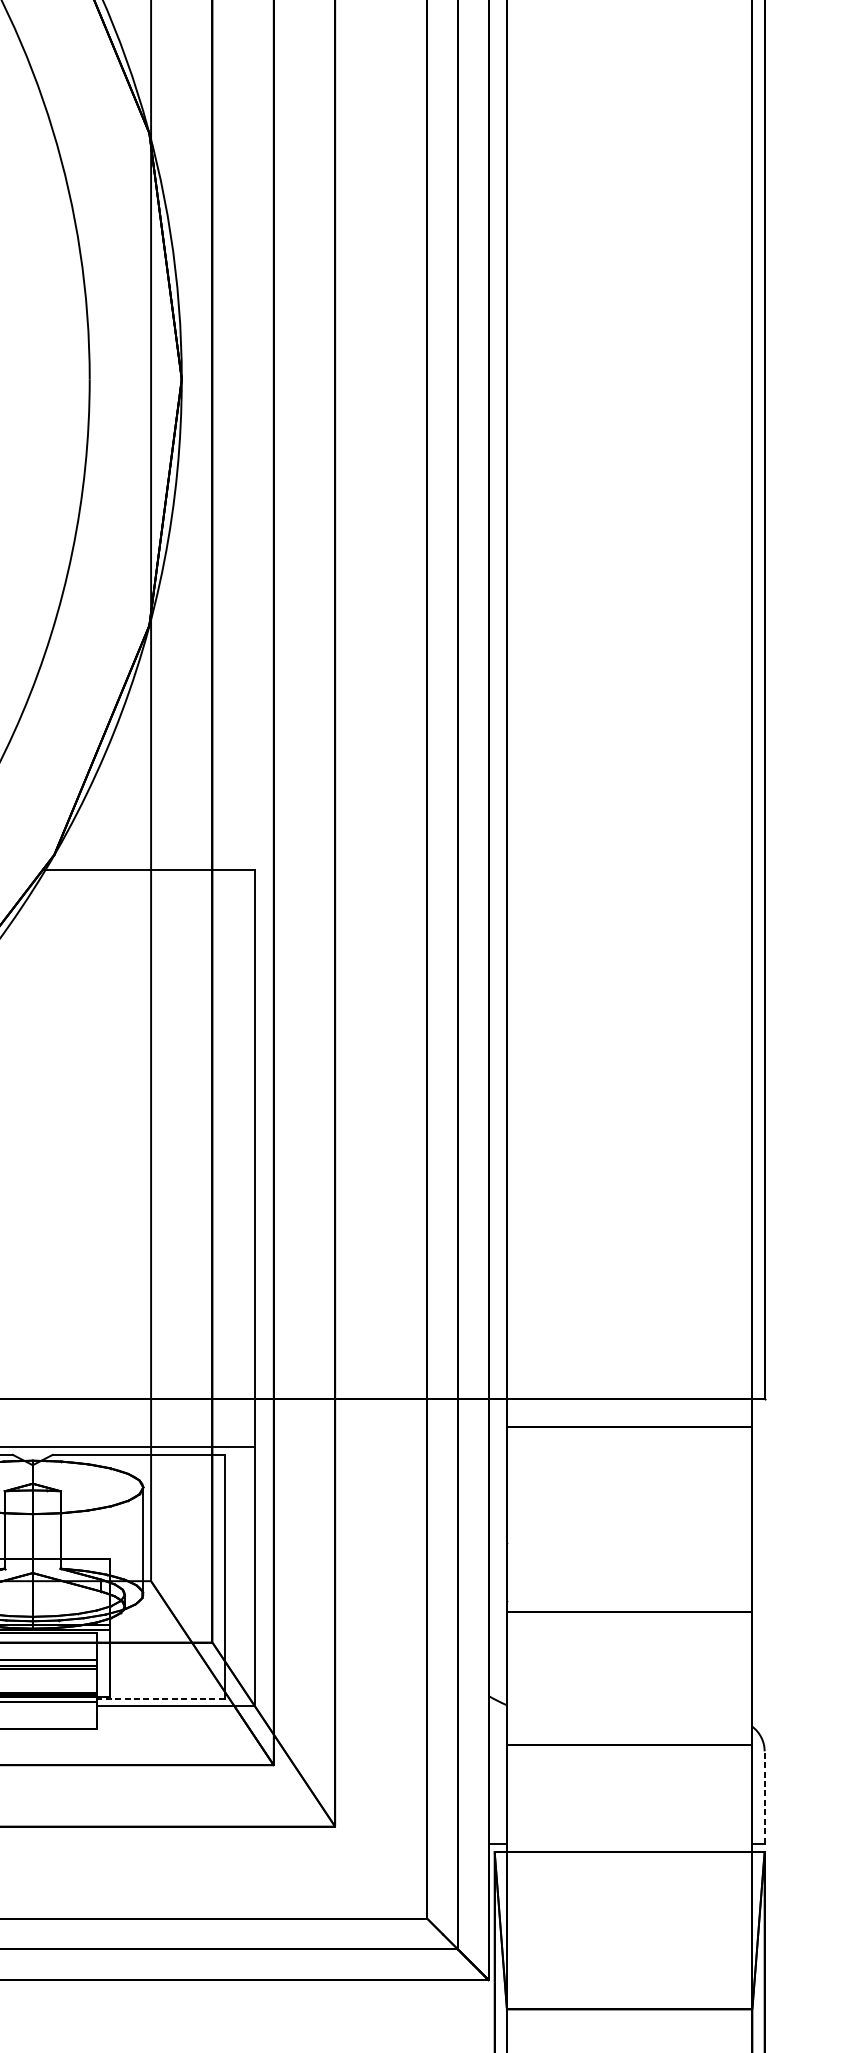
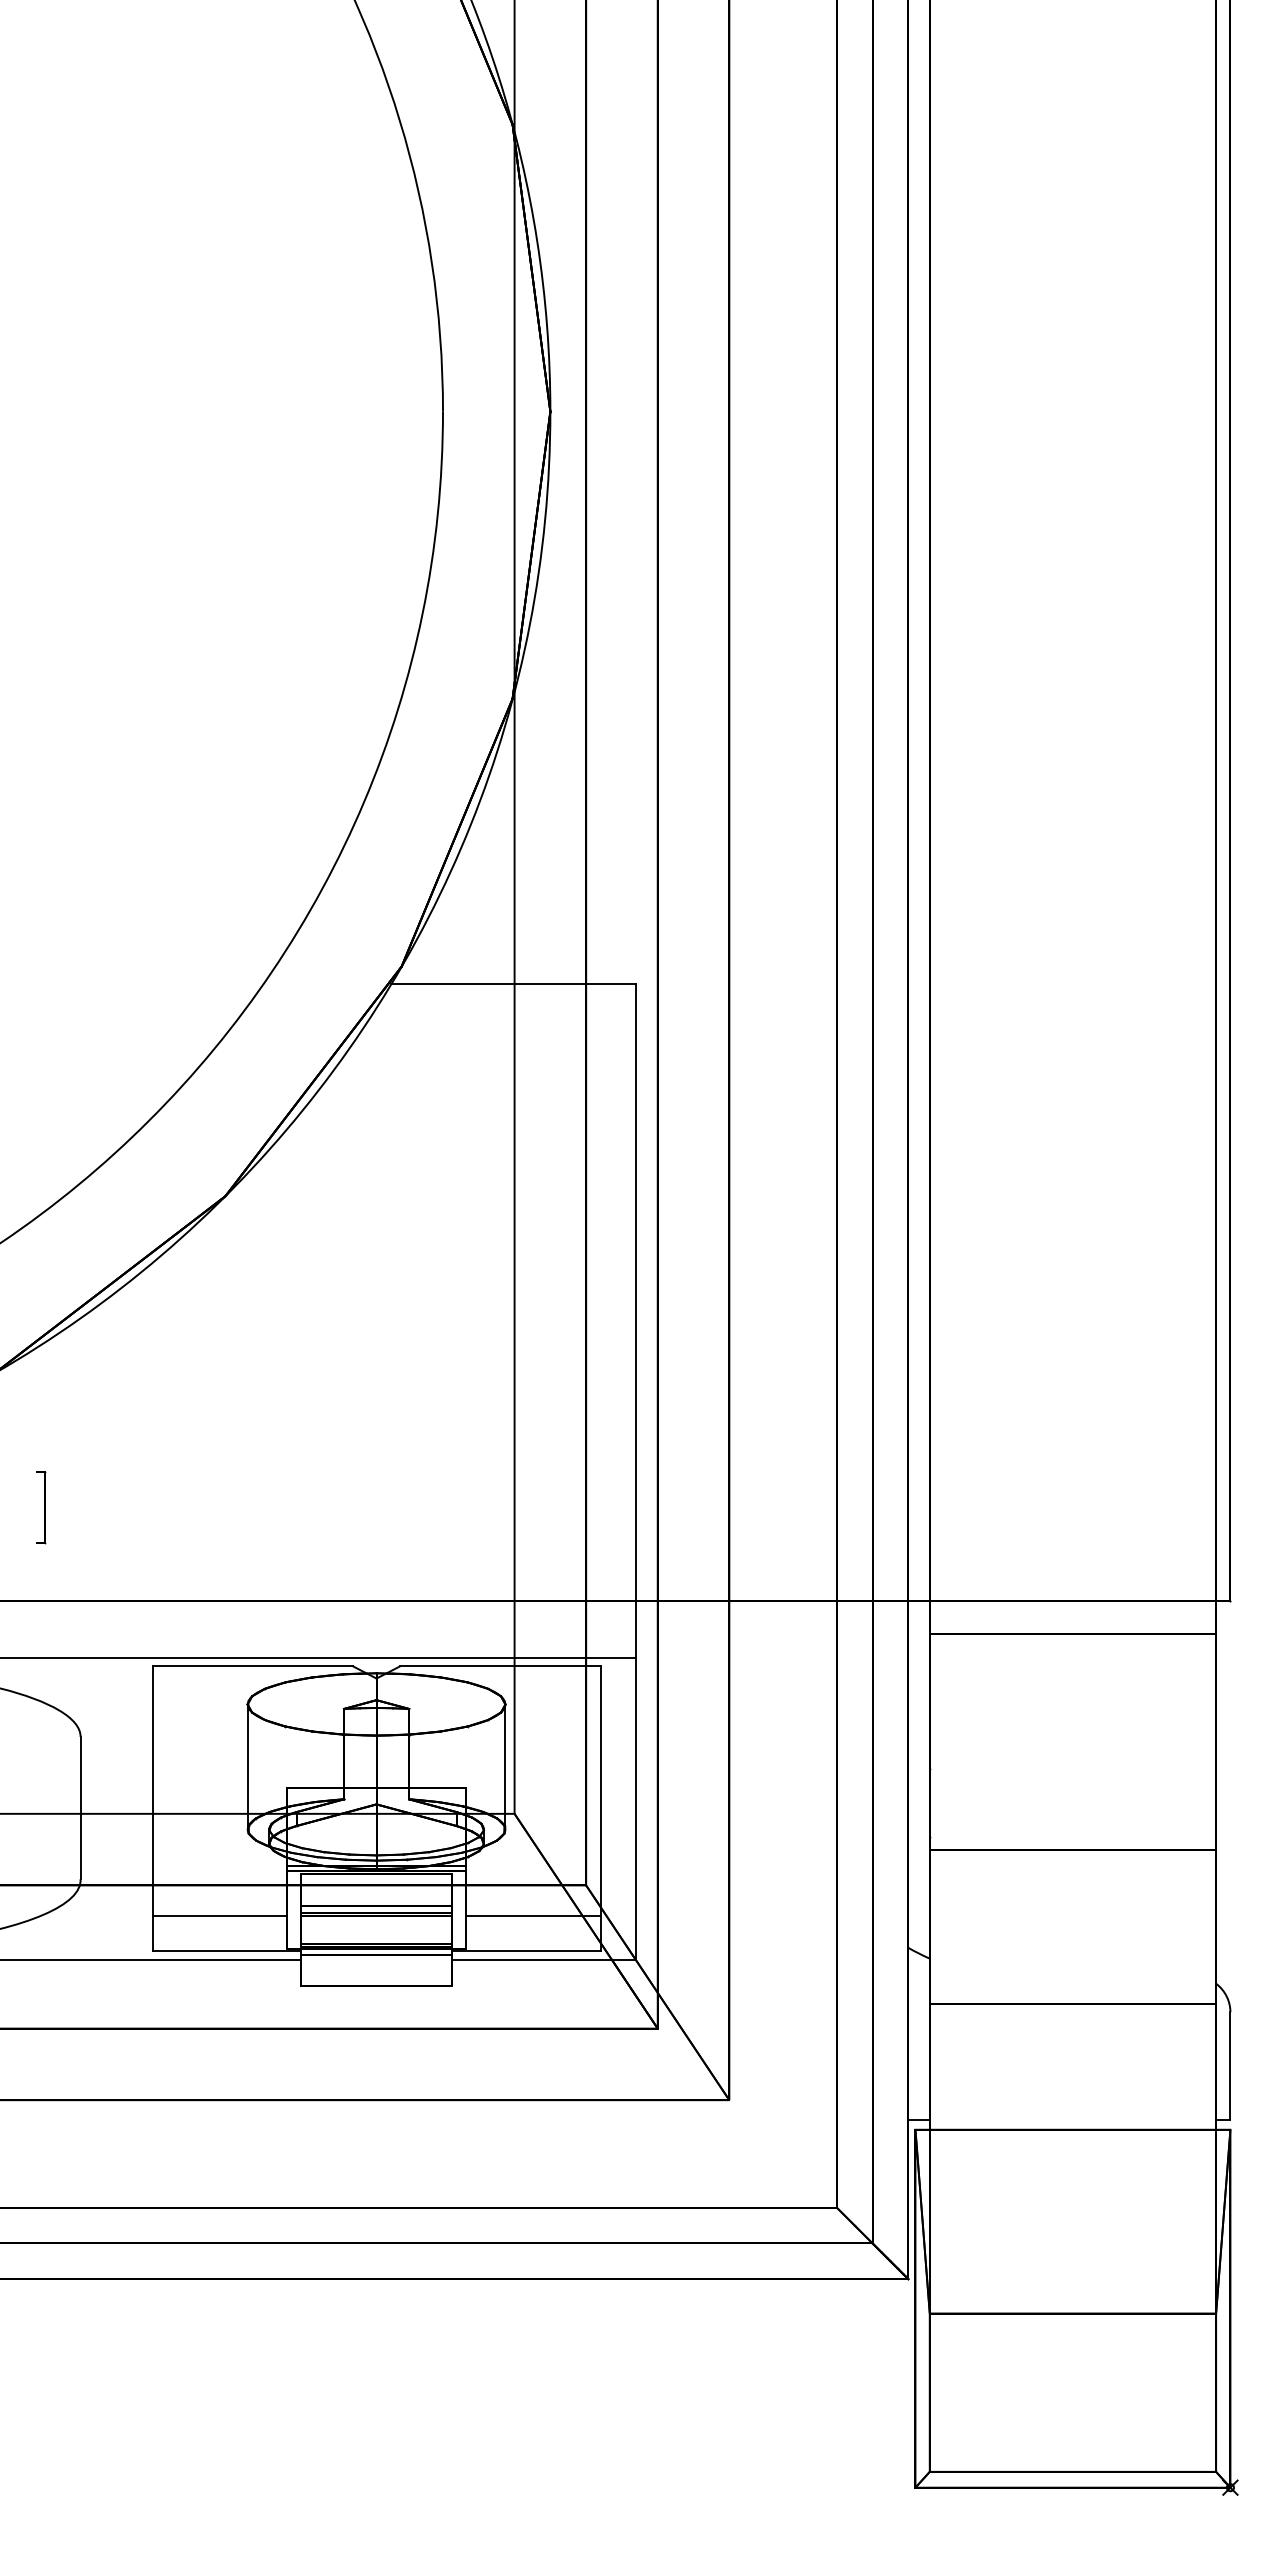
line: (167, 1669) -> (533, 1916), added
line: (160, 1698) -> (525, 1950), dashed -> solid
line: (764, 1797) -> (1230, 2066), dashed -> solid

